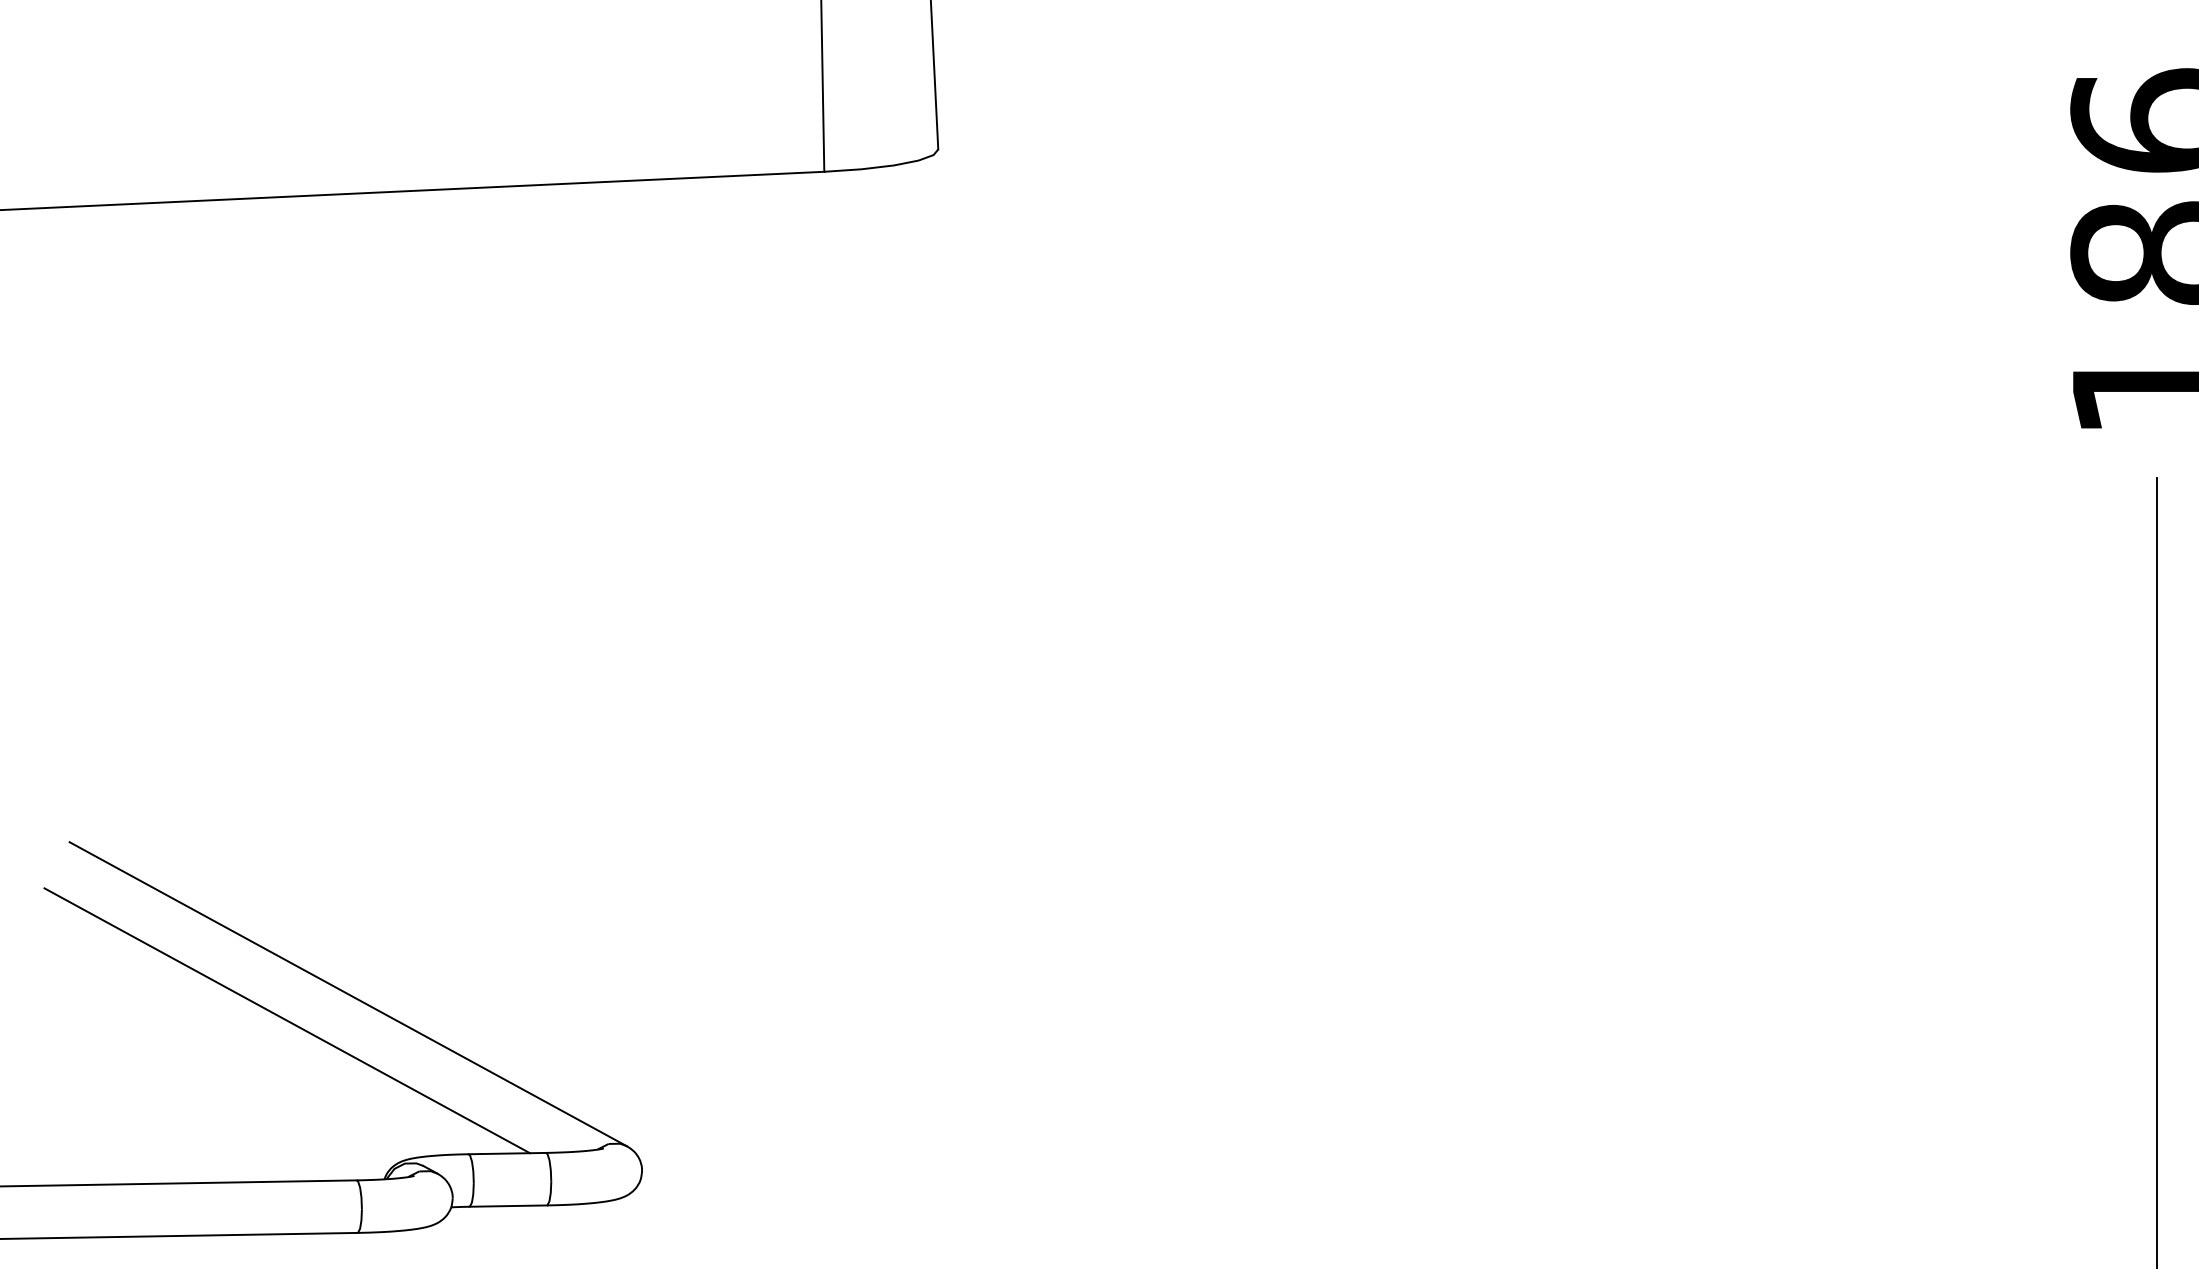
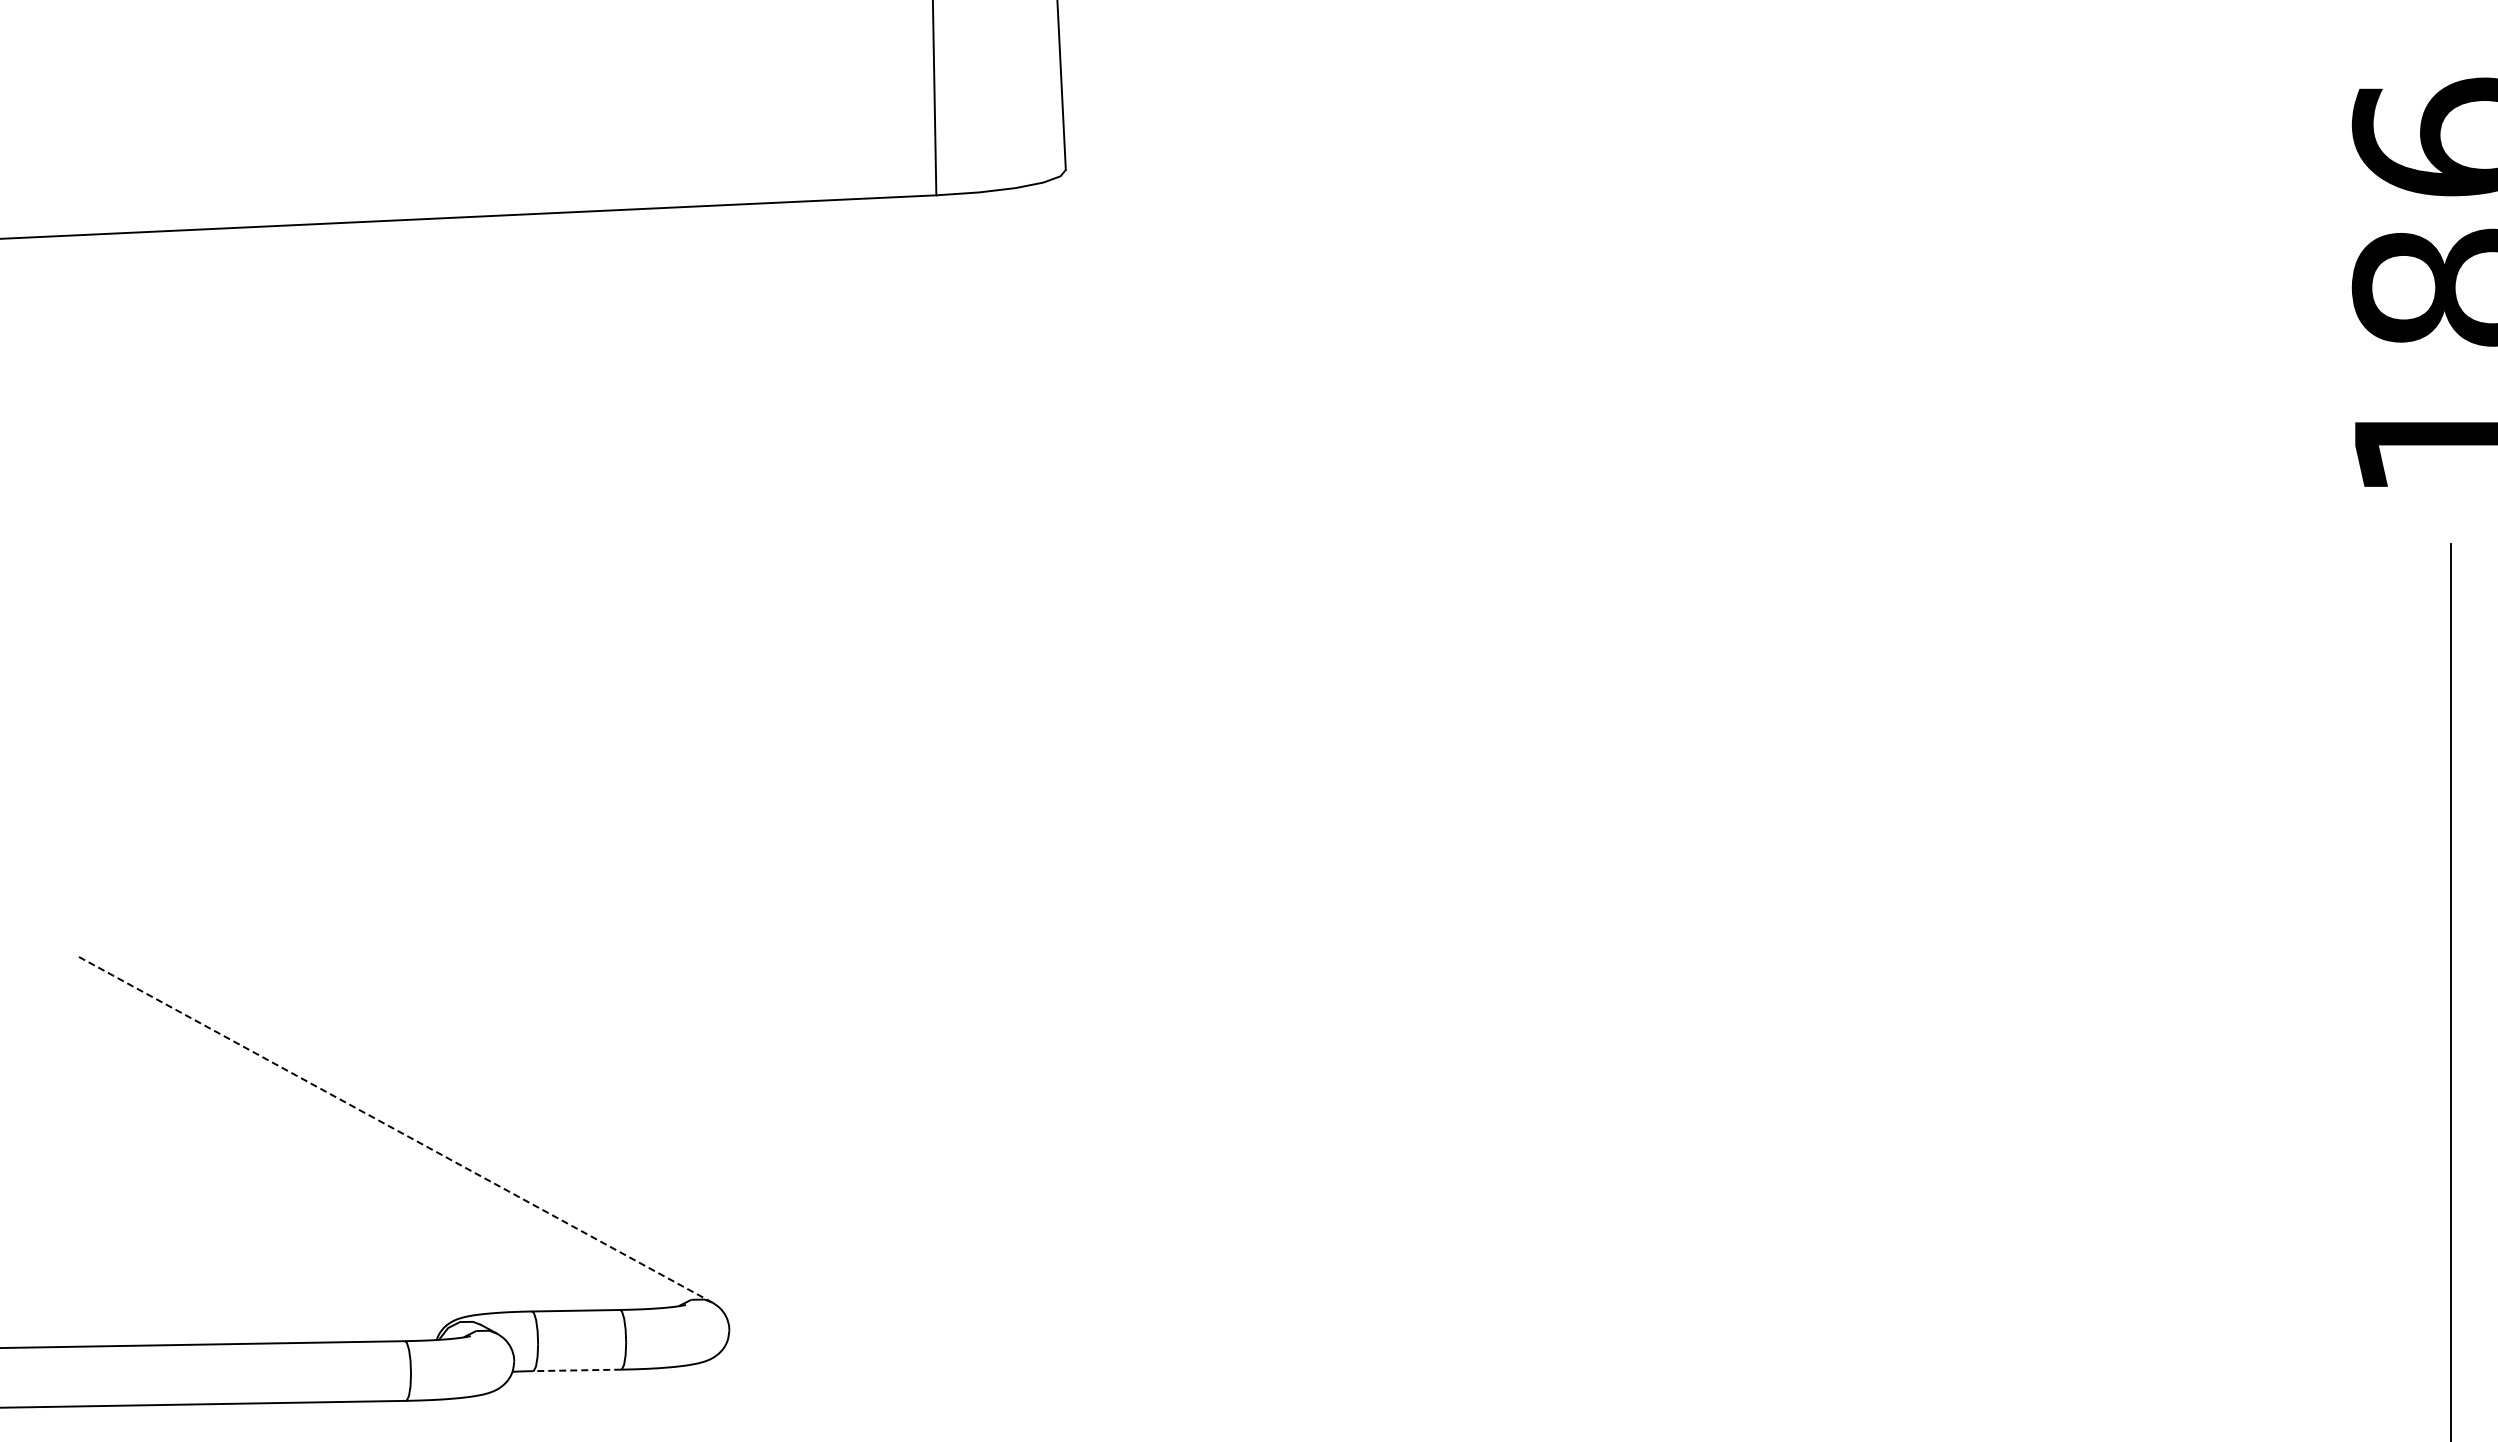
line: (348, 994) -> (395, 1129), solid -> dashed
line: (286, 1020) -> (325, 1159), removed
line: (507, 1206) -> (576, 1370), solid -> dashed

